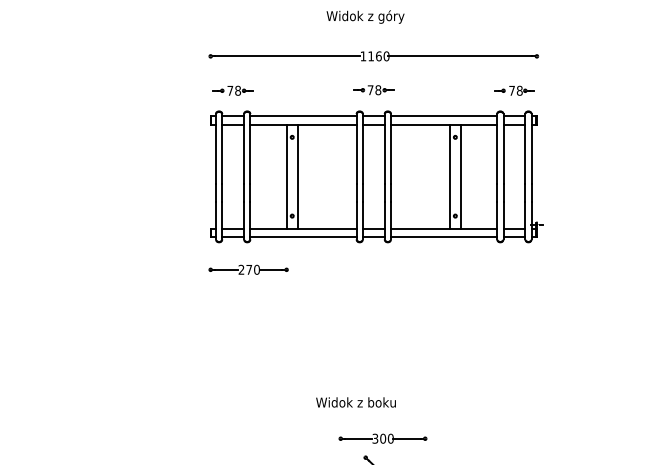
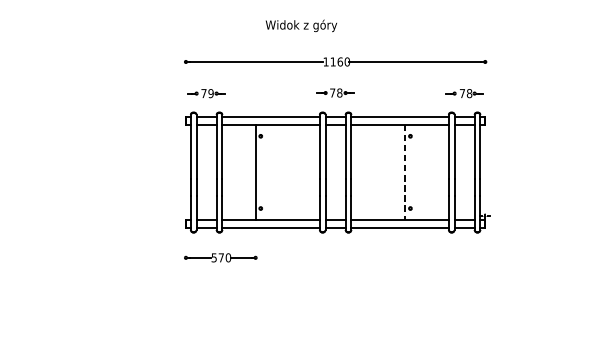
text: (365, 16) -> (301, 25), moved
text: (238, 90) -> (211, 93), 78 -> 79
line: (297, 176) -> (265, 172), removed
line: (460, 176) -> (415, 172), removed
line: (449, 177) -> (405, 173), solid -> dashed
text: (241, 269) -> (214, 257), 270 -> 570

